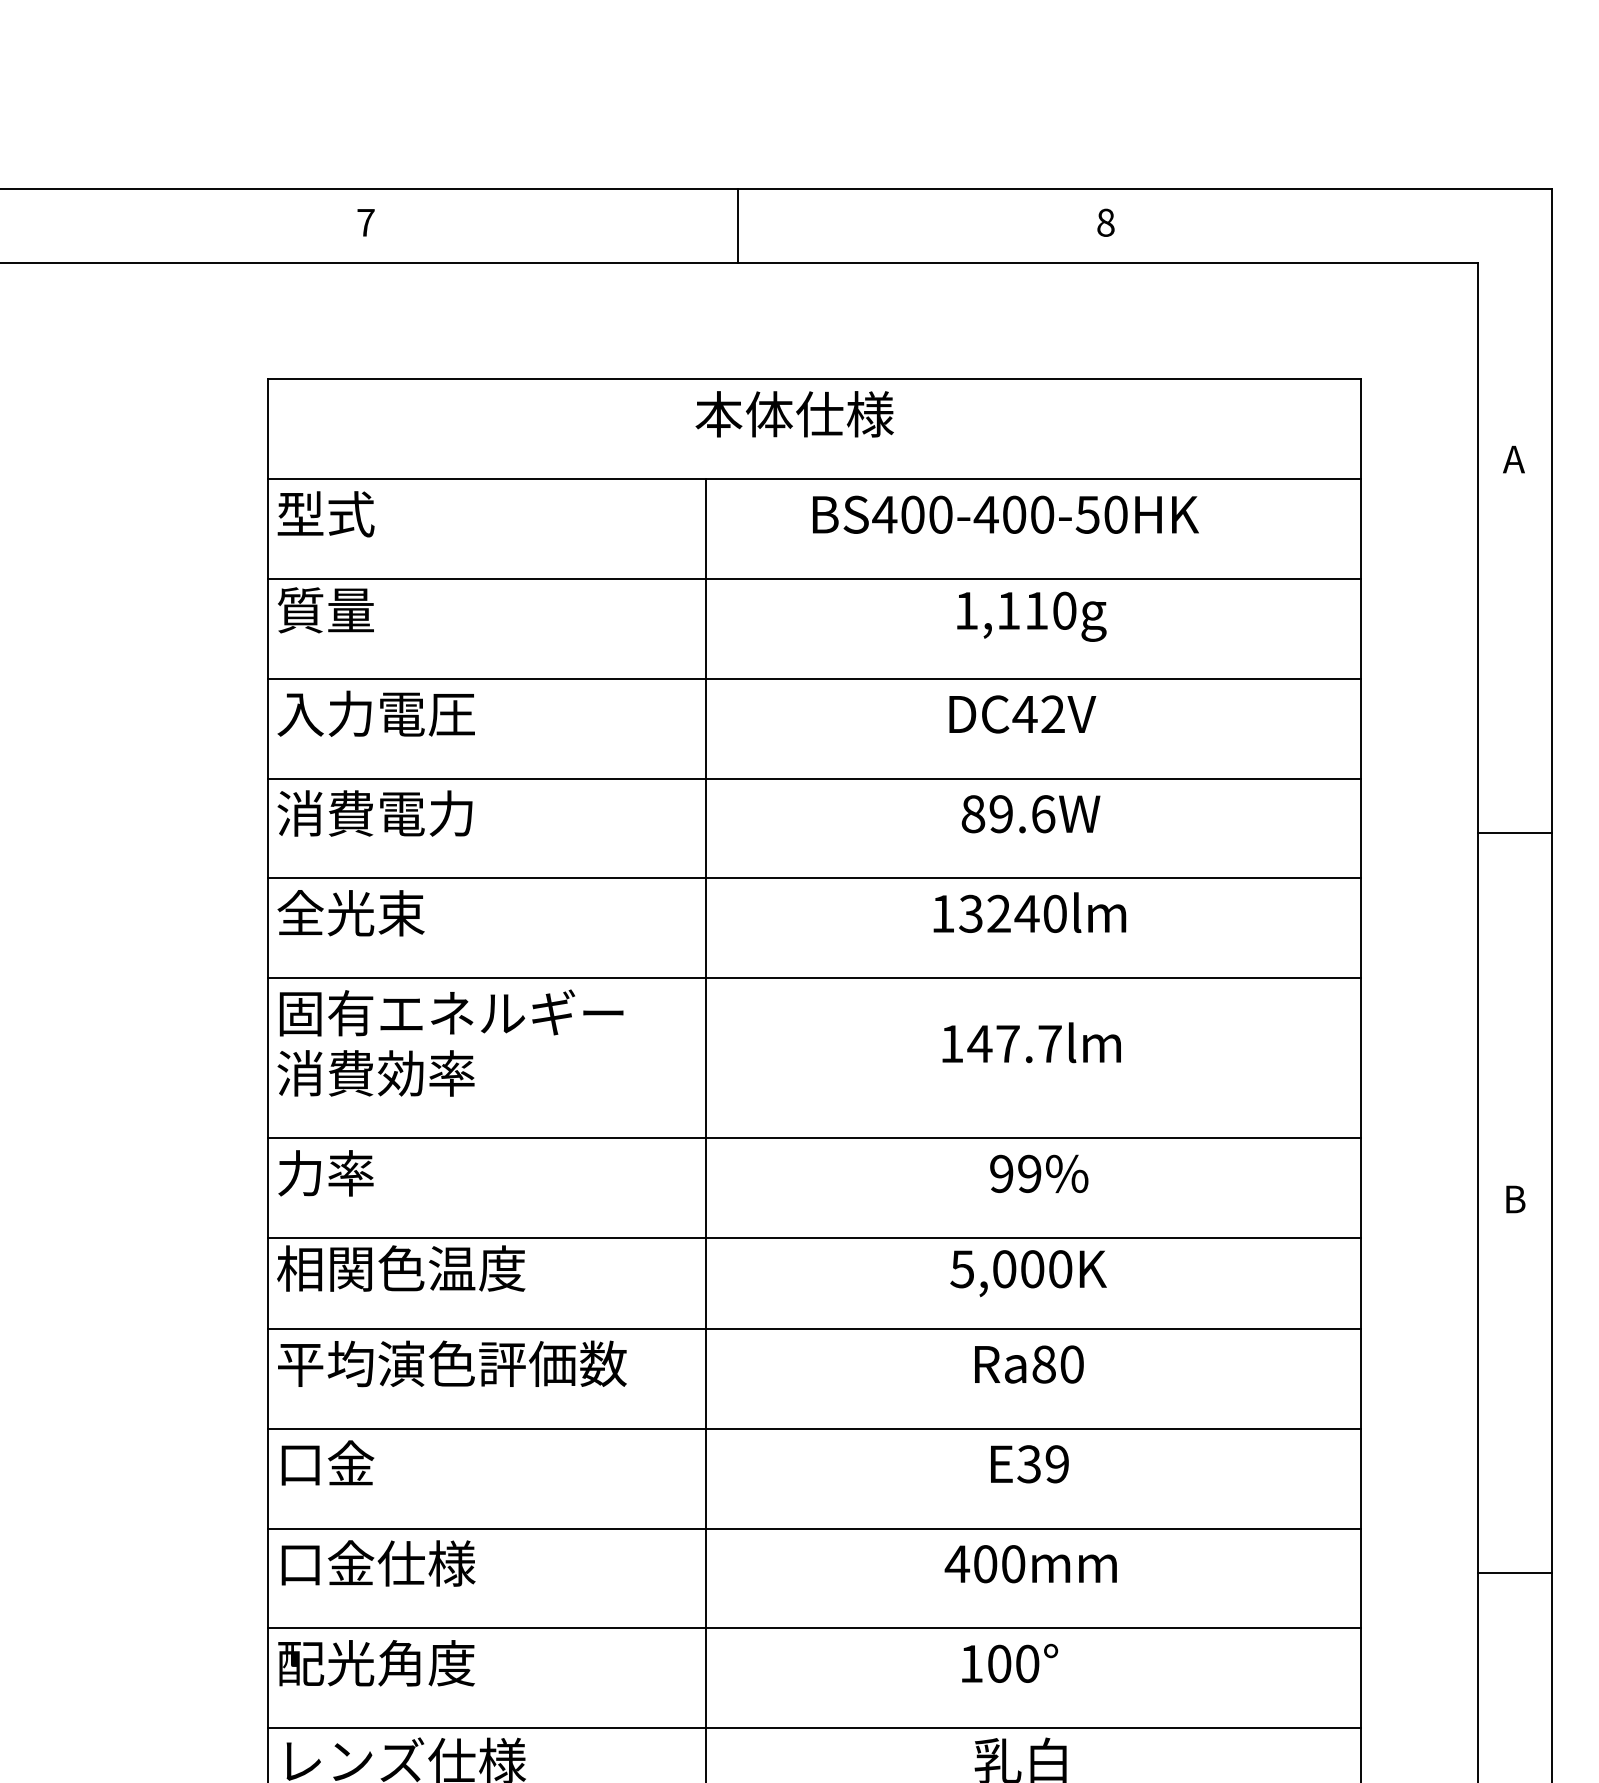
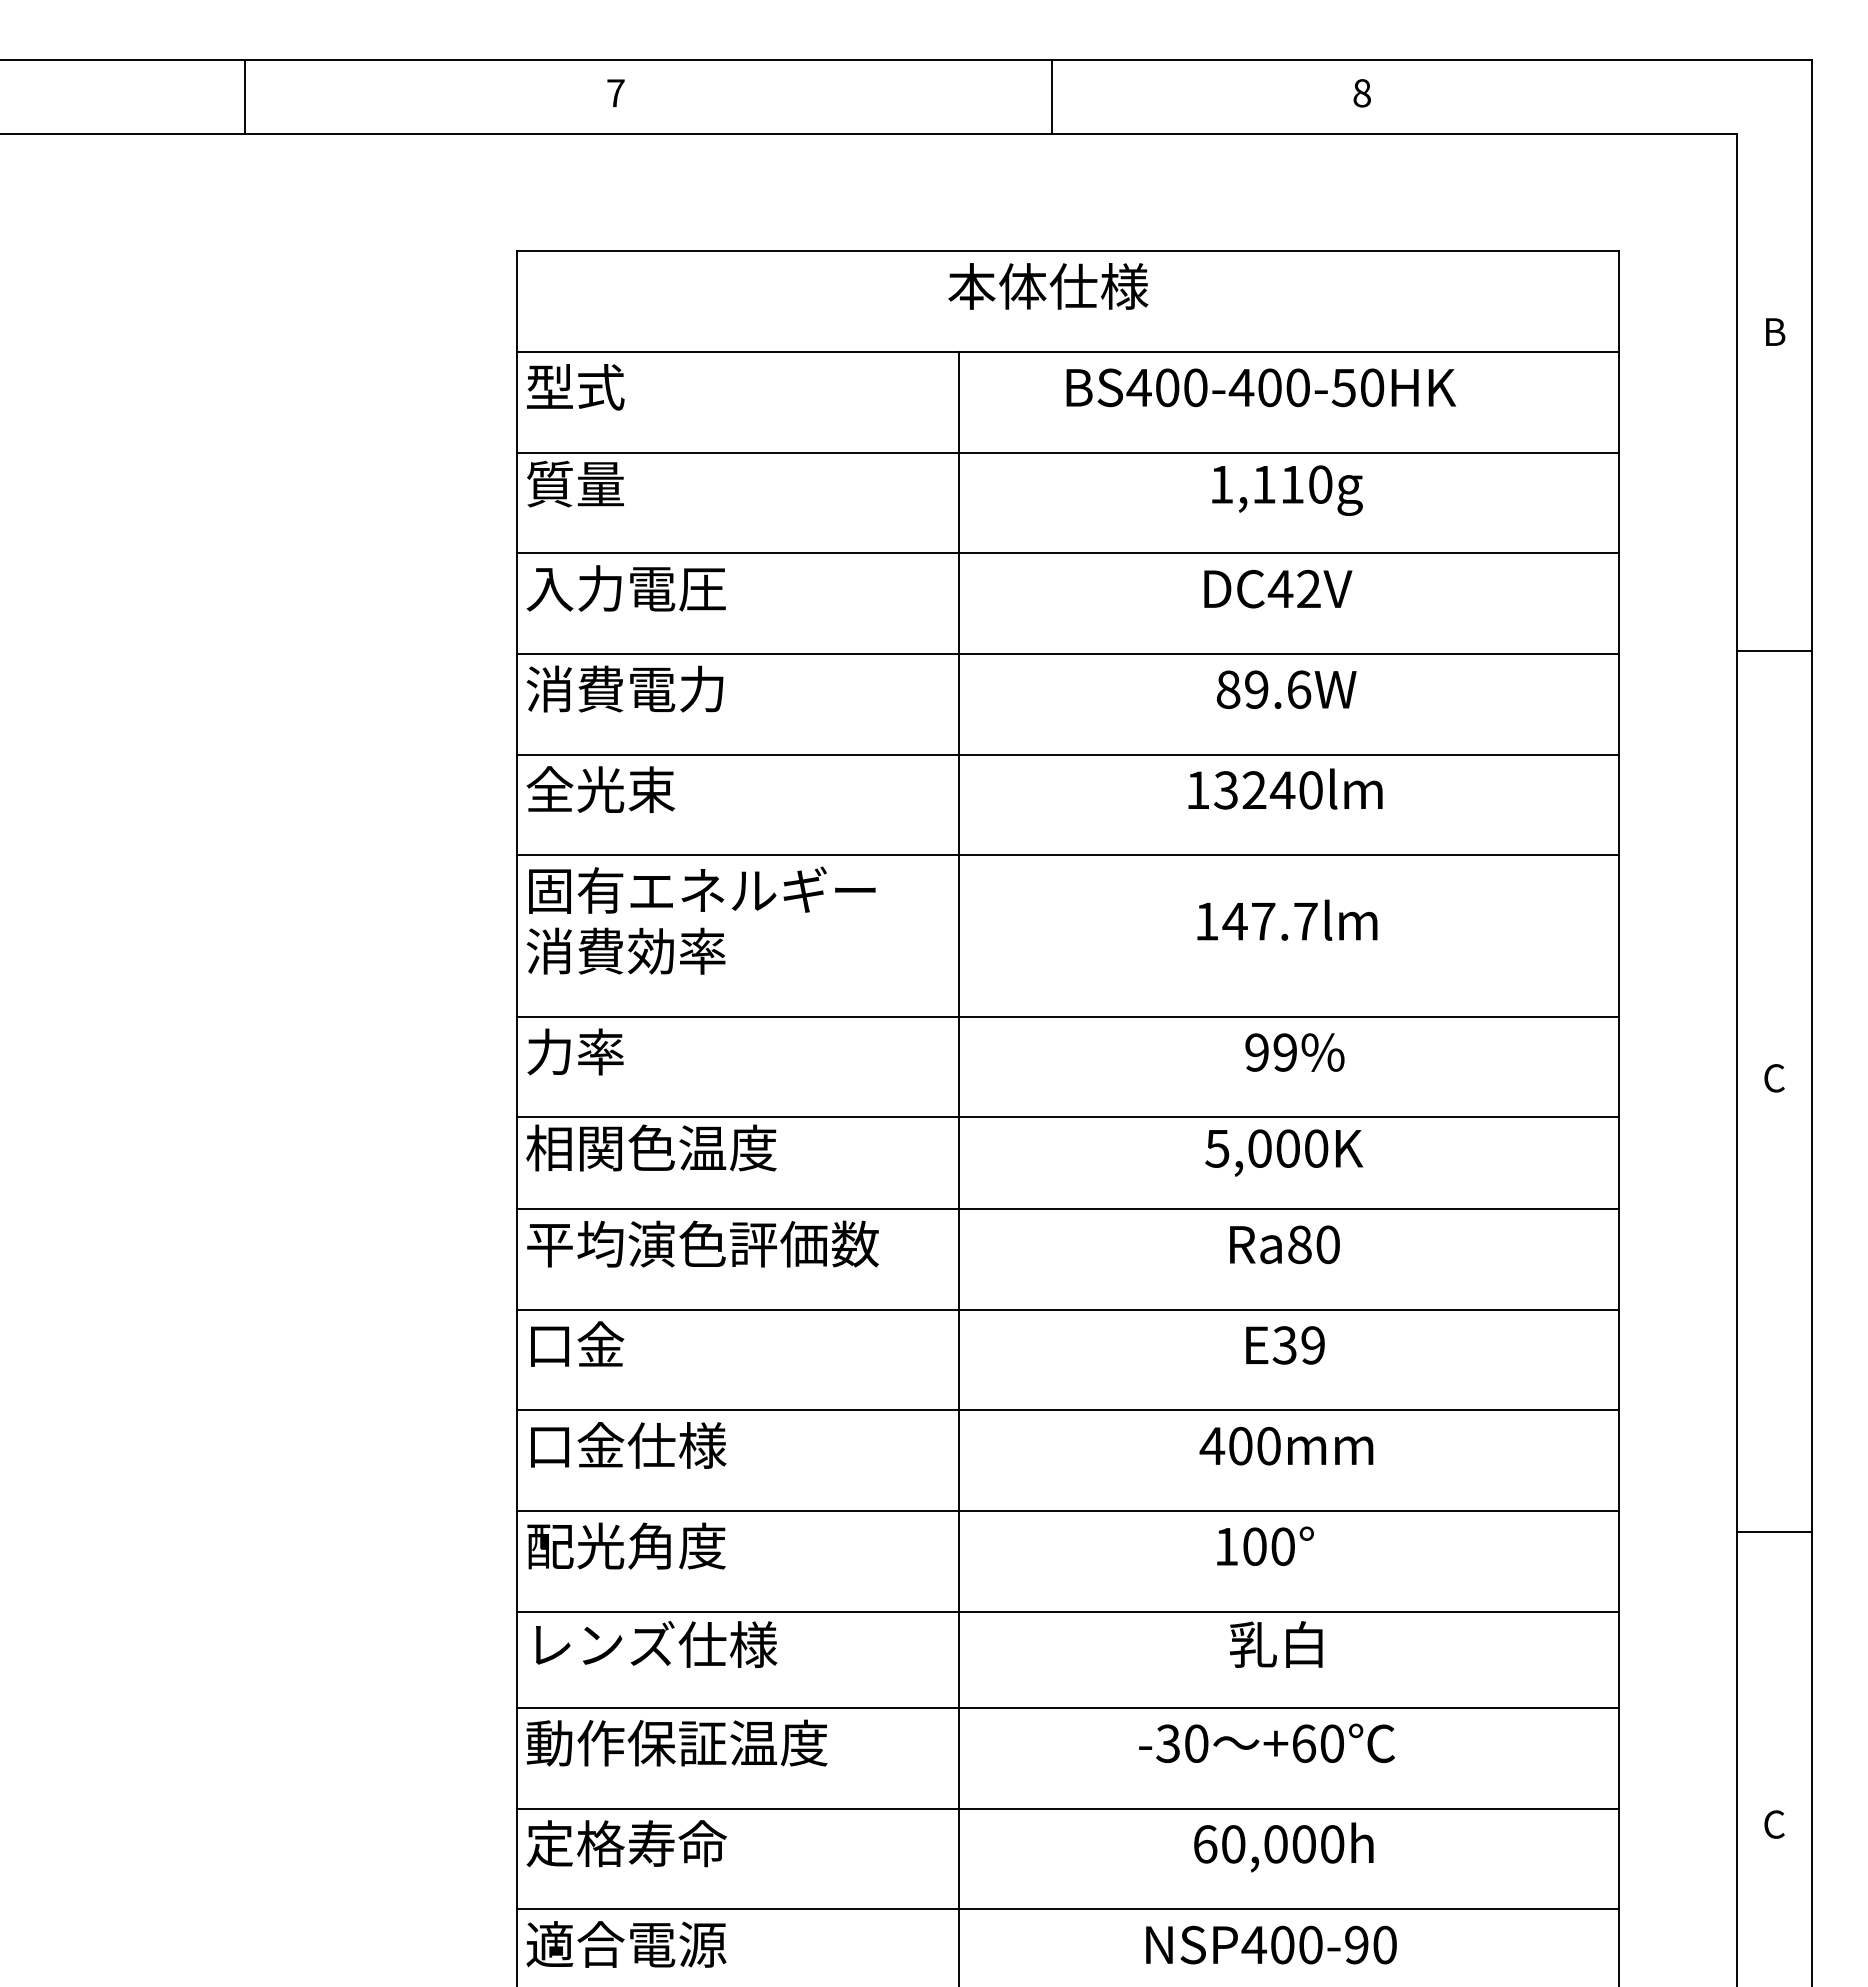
line: (738, 225) -> (1052, 96), moved
text: (1513, 458) -> (1773, 331), A -> B
line: (1514, 832) -> (1774, 650), moved
text: (1514, 1199) -> (1774, 1078), B -> C
line: (1514, 1573) -> (1774, 1532), moved

